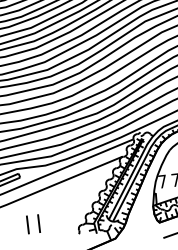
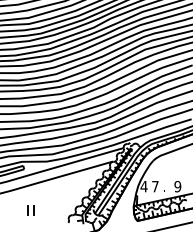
text: (161, 181) -> (143, 186), 7 -> 4
part: (33, 224) -> (30, 210), size x0.62

